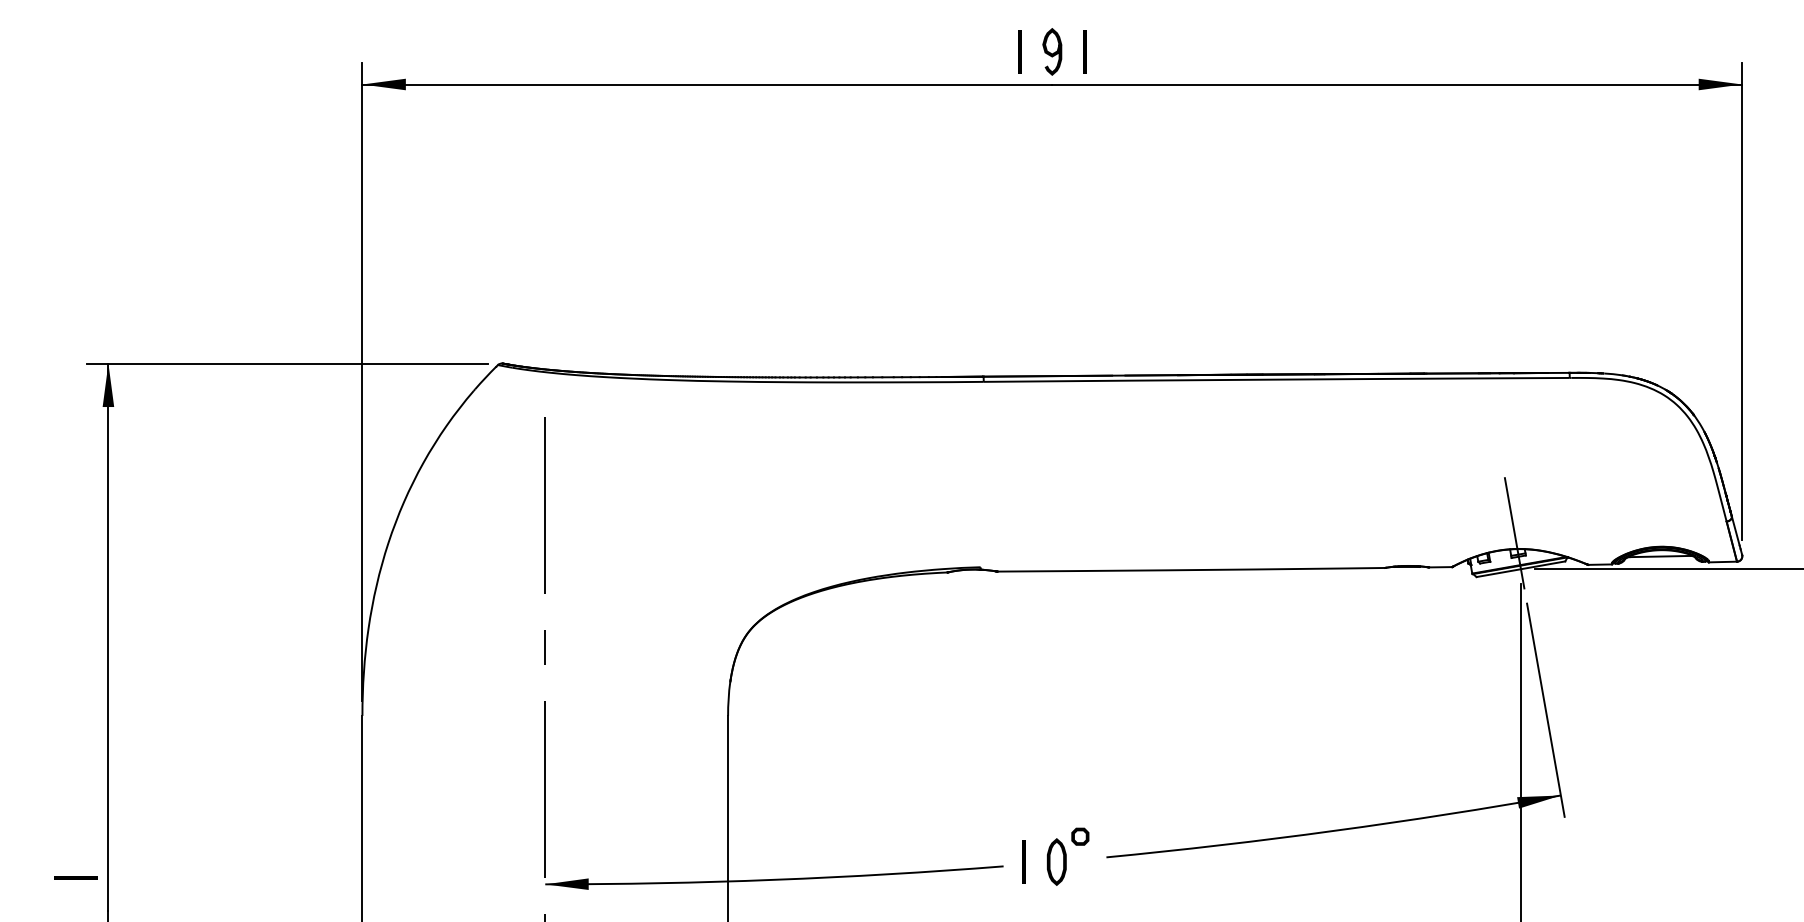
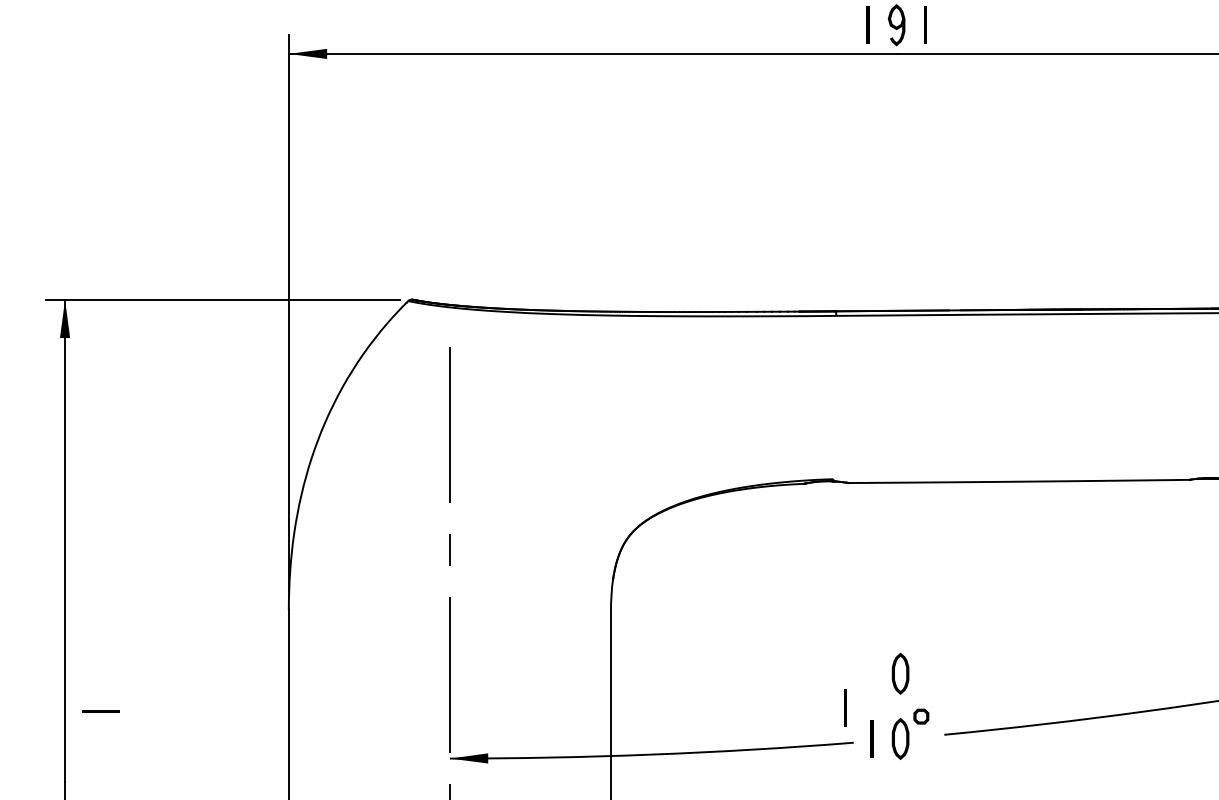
part: (1056, 787) -> (900, 673), added
line: (993, 826) -> (844, 707), added
line: (75, 877) -> (100, 711), moved

